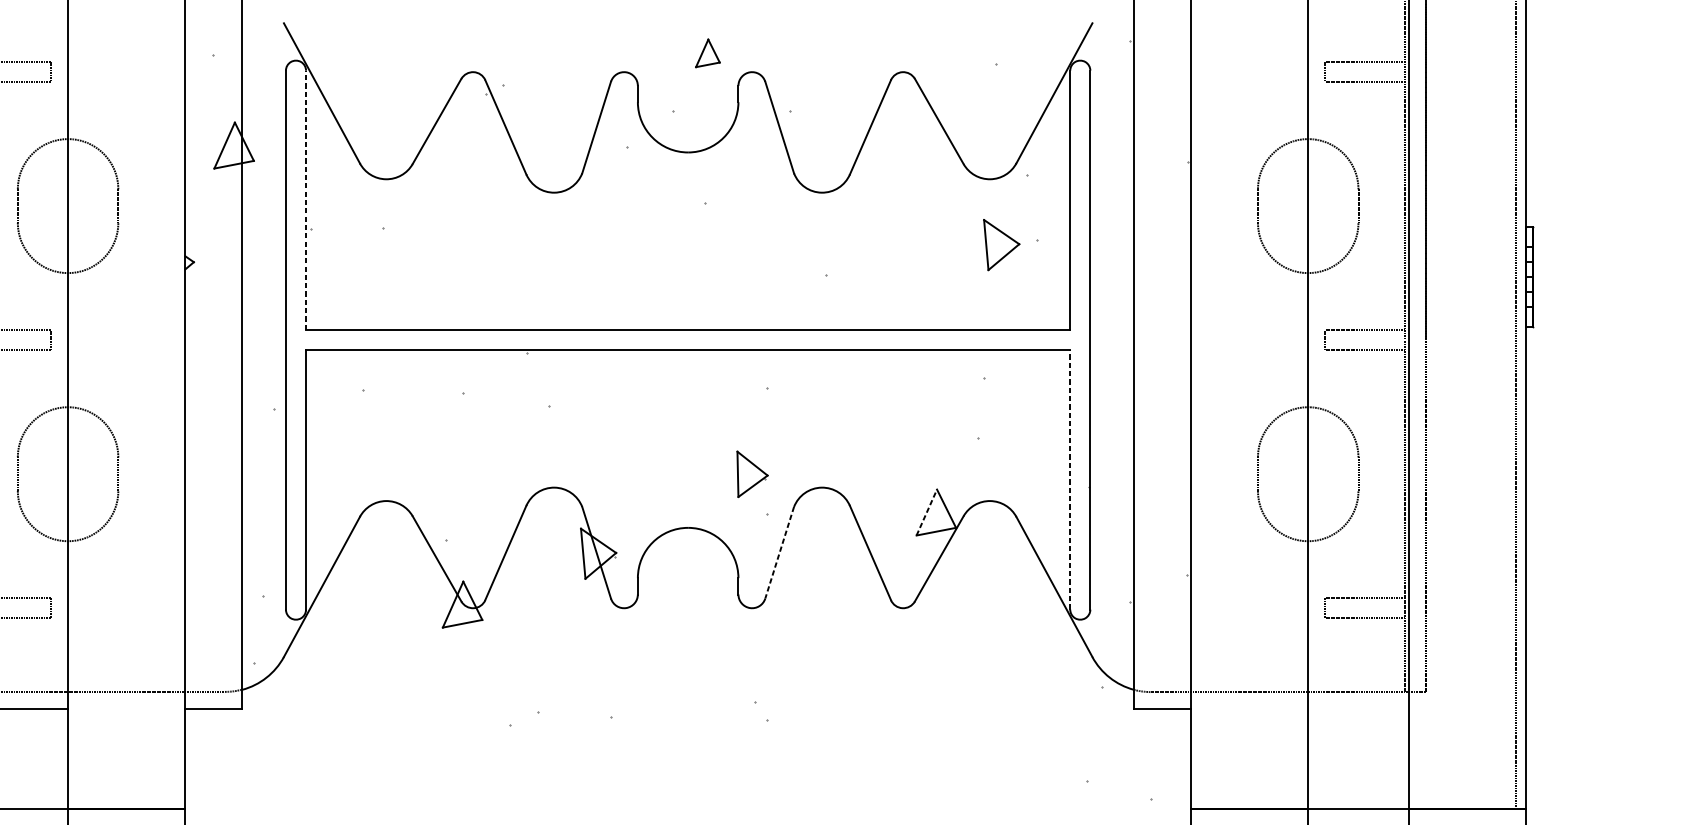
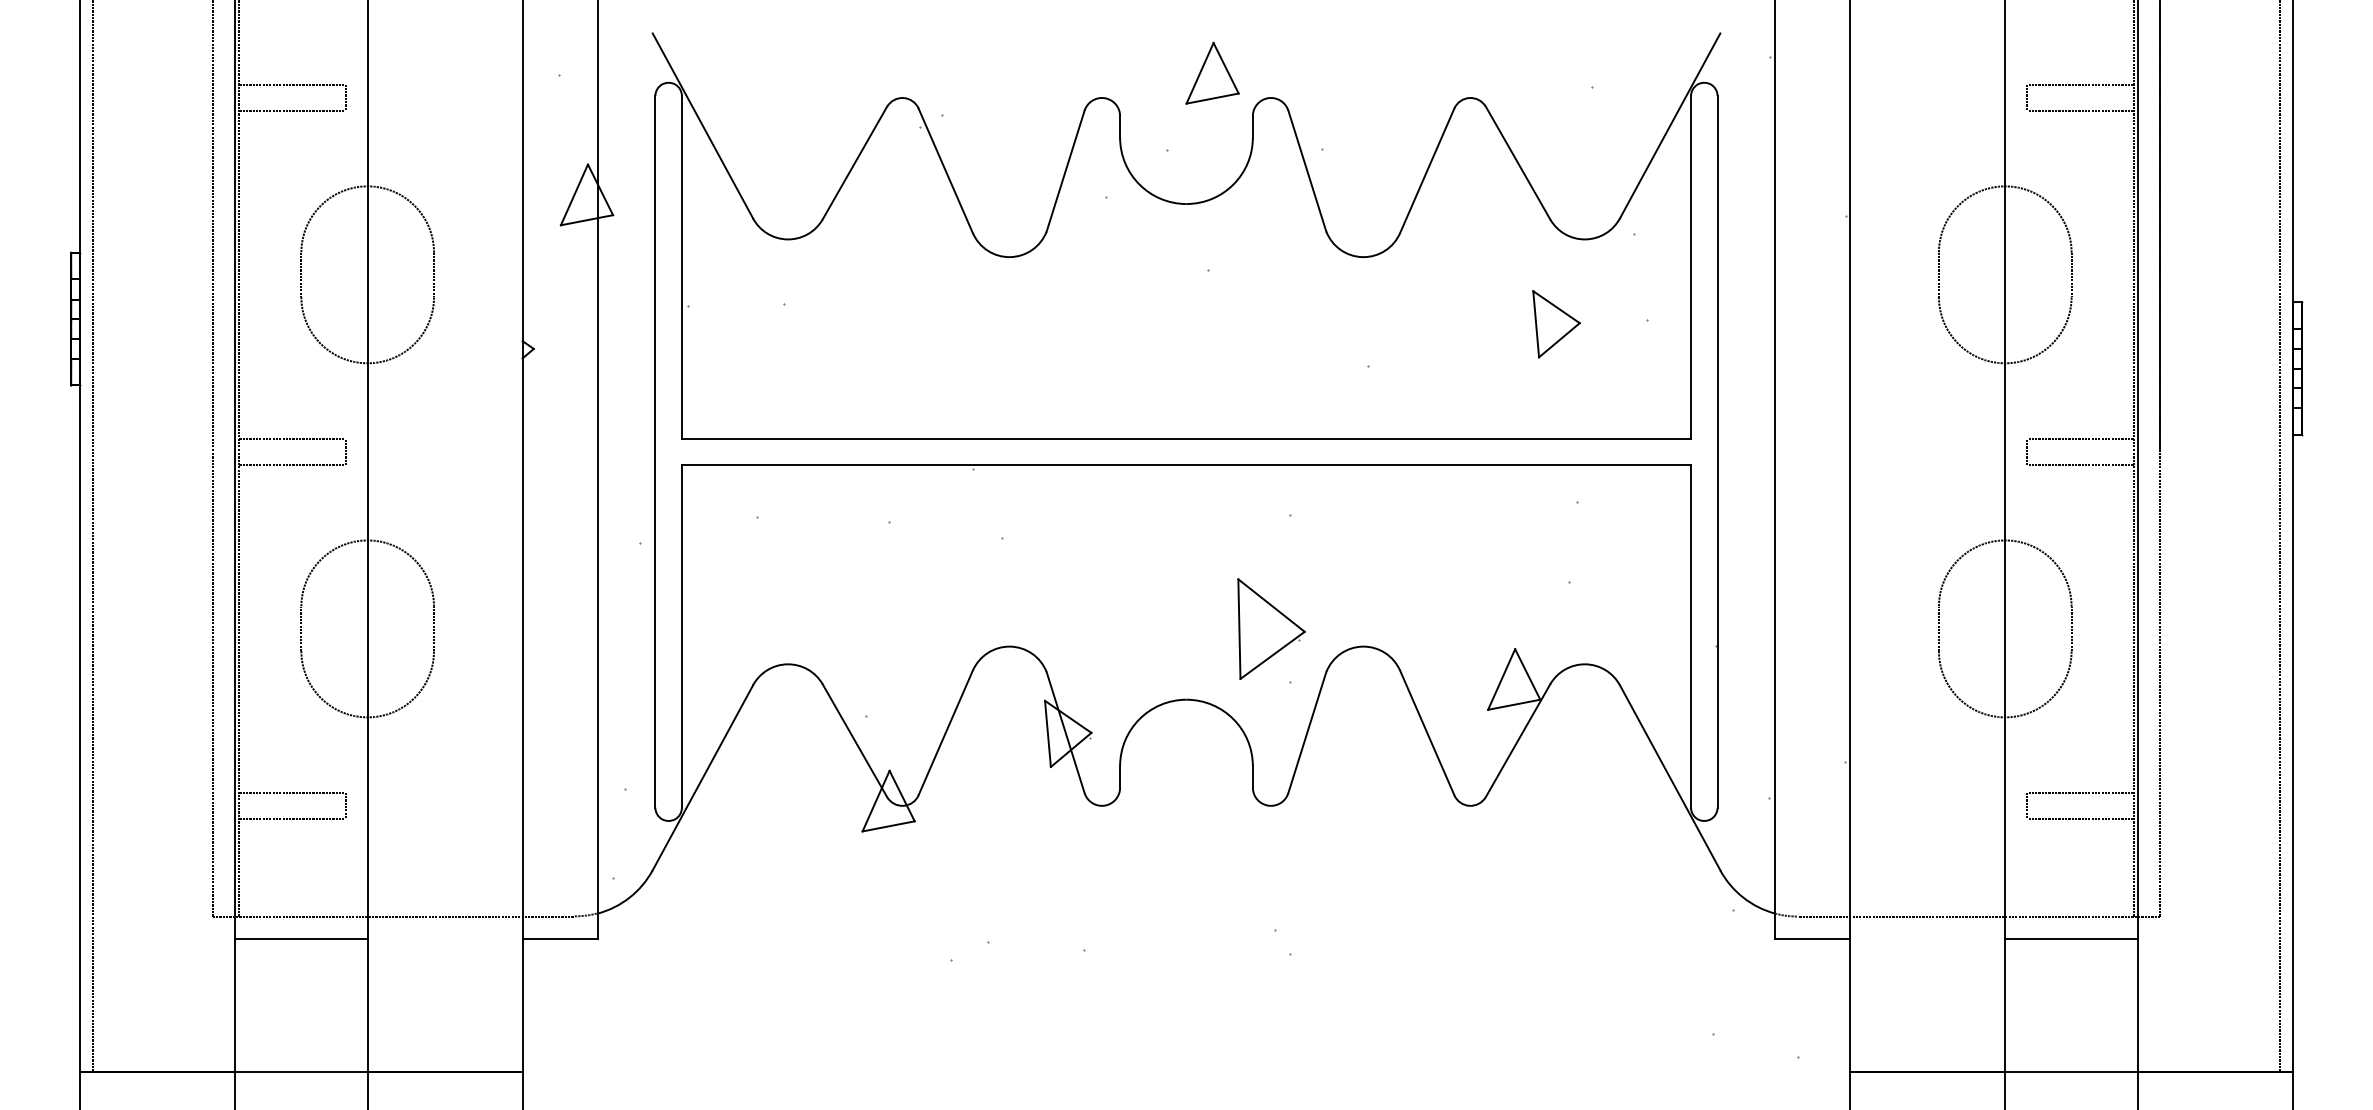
part: (707, 52) -> (1212, 72), size x1.67
line: (305, 199) -> (681, 266), dashed -> solid
part: (1001, 245) -> (1556, 324), moved
part: (752, 473) -> (1271, 628), size x1.67
line: (1070, 479) -> (1691, 635), dashed -> solid
line: (926, 512) -> (1501, 679), dashed -> solid
line: (779, 553) -> (1307, 733), dashed -> solid
line: (1358, 708) -> (2071, 938), added

